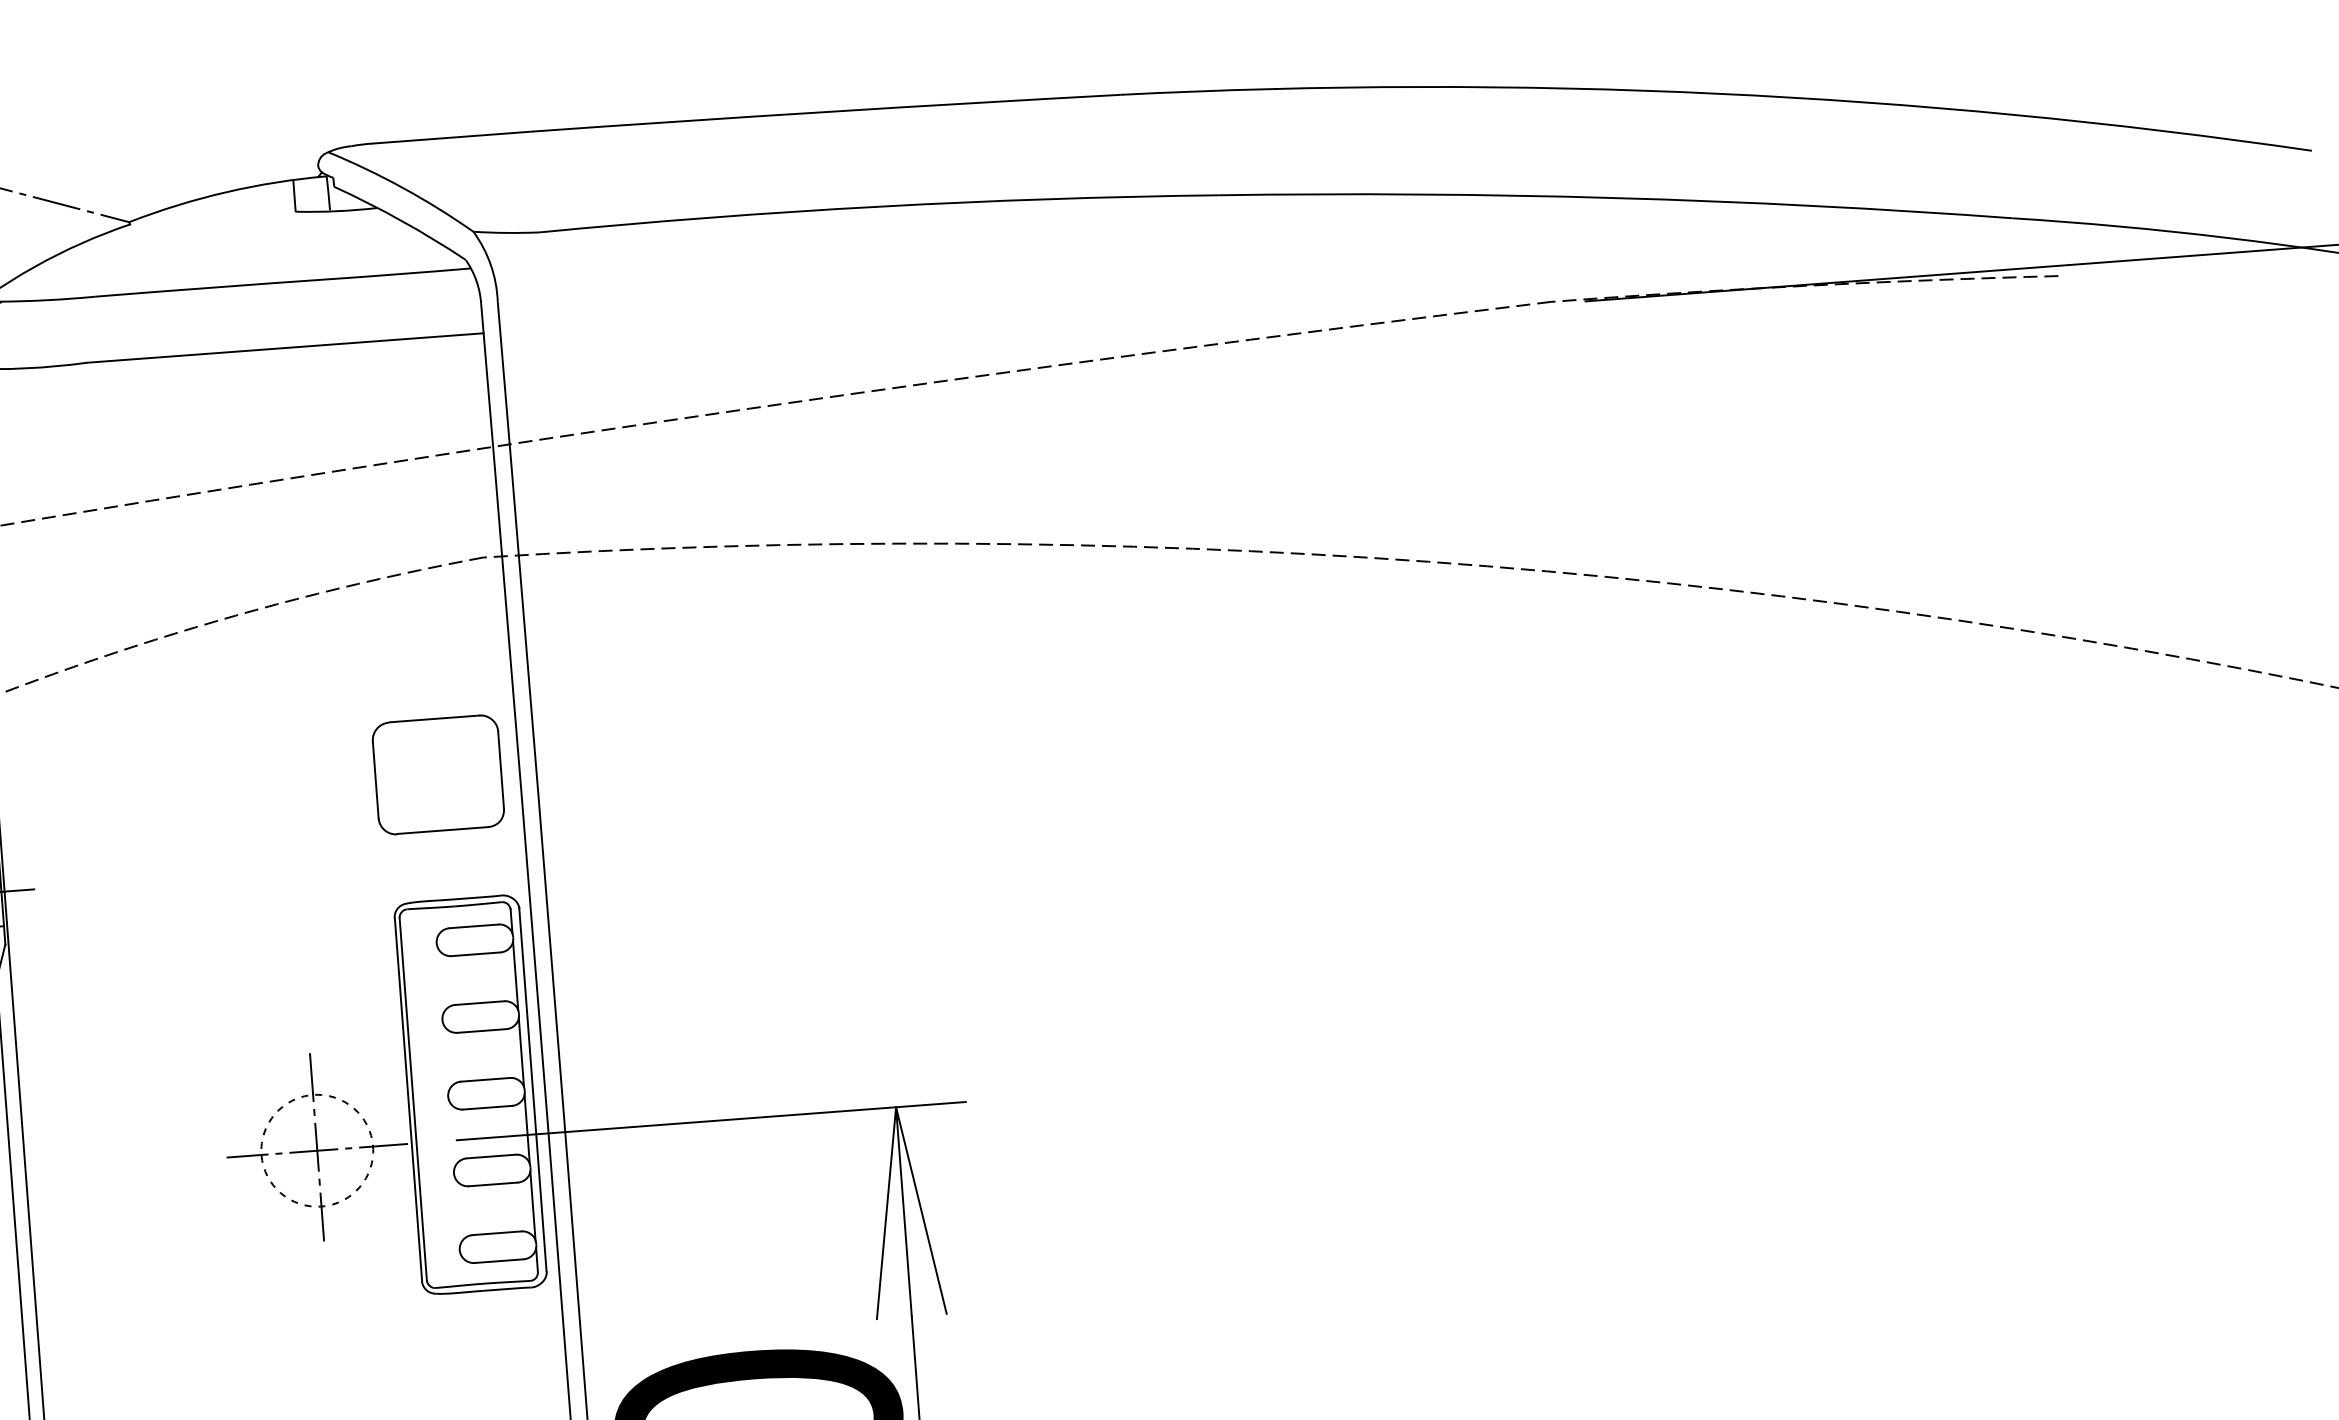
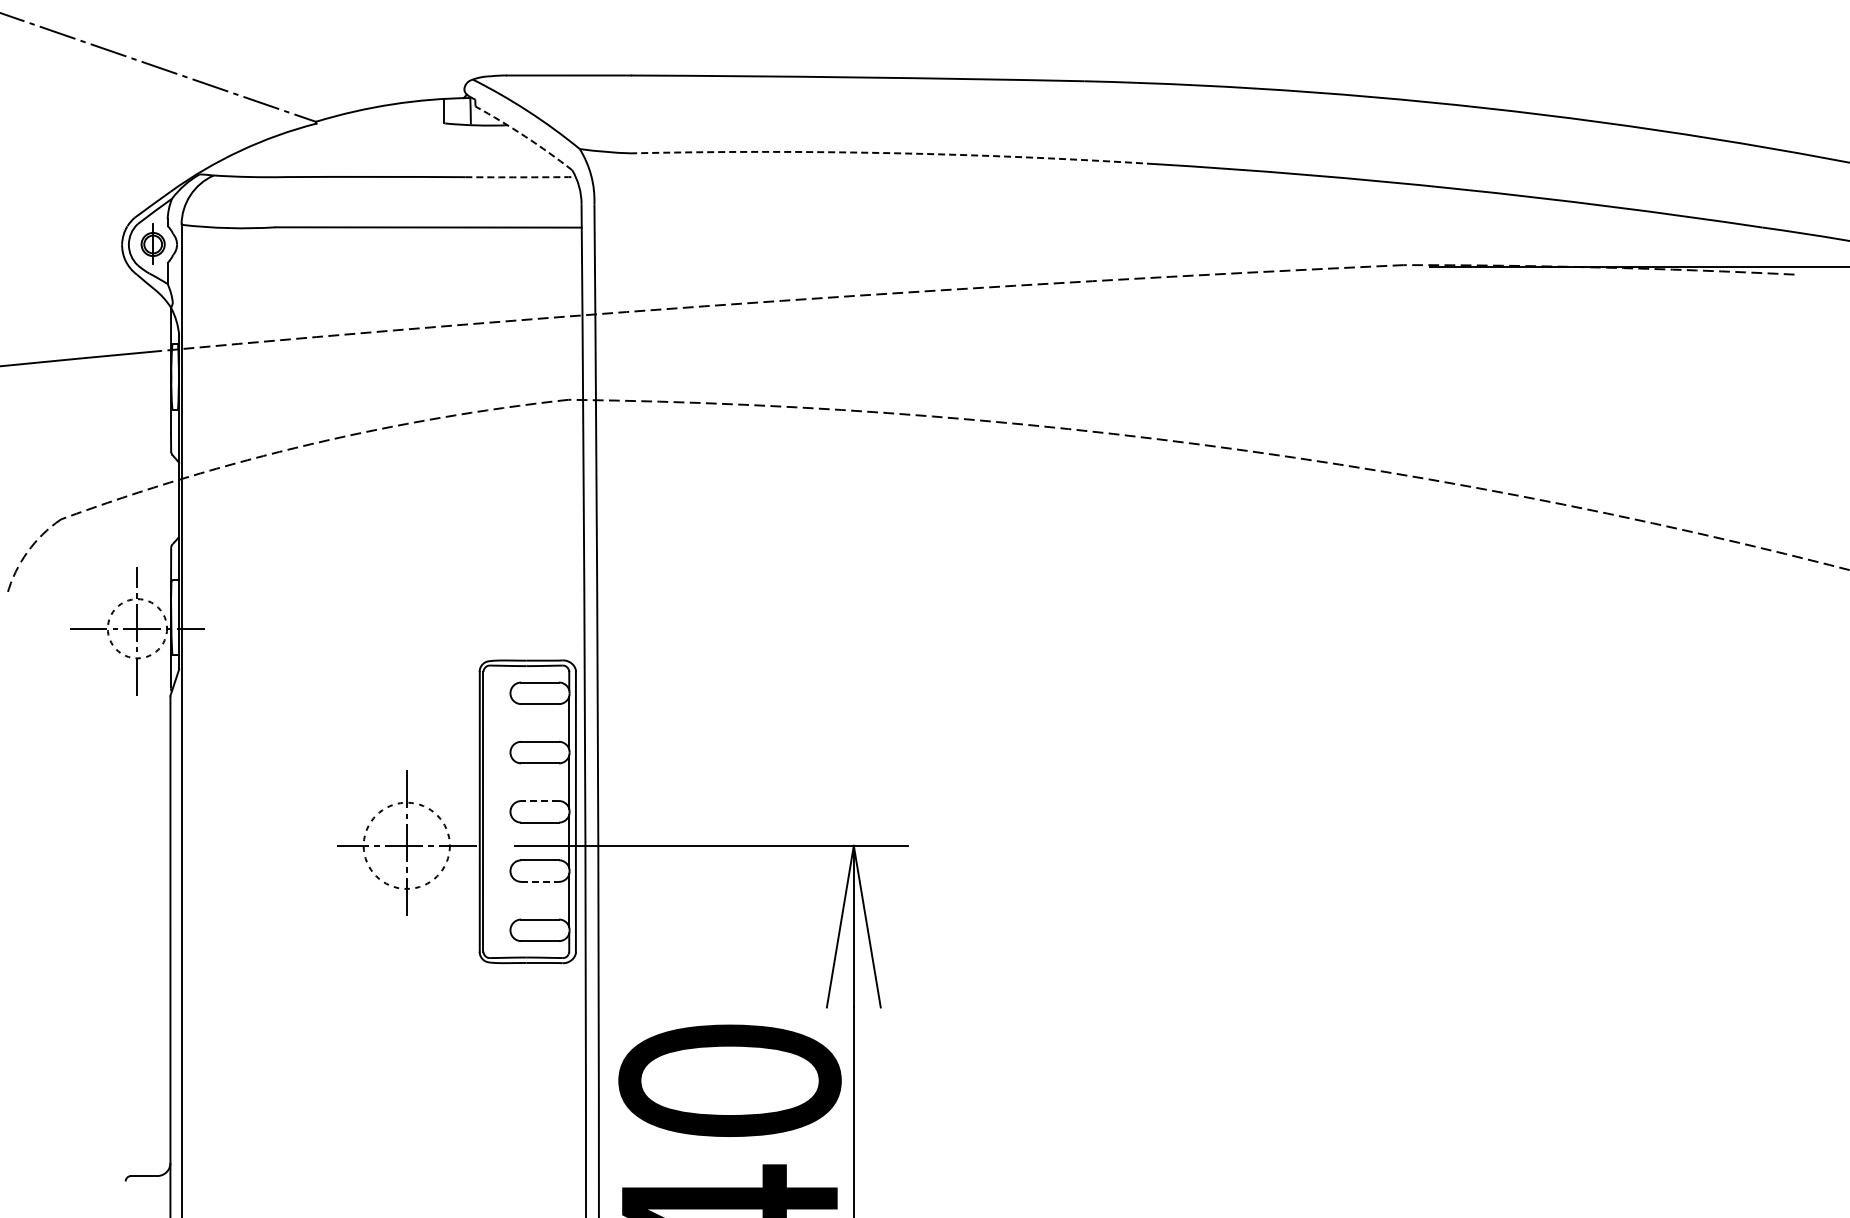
arc: (878, 207) -> (892, 153), solid -> dashed
arc: (401, 220) -> (525, 136), solid -> dashed
arc: (399, 274) -> (520, 177), solid -> dashed
part: (438, 775) -> (521, 564), removed
line: (486, 1080) -> (540, 801), solid -> dashed
line: (493, 1183) -> (540, 881), solid -> dashed

